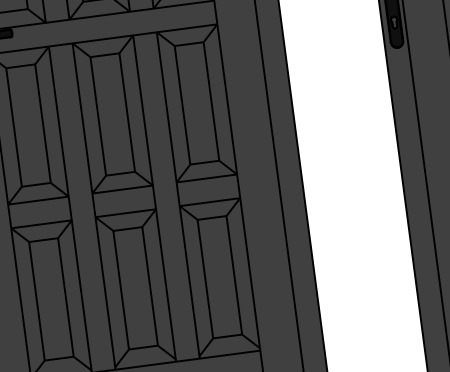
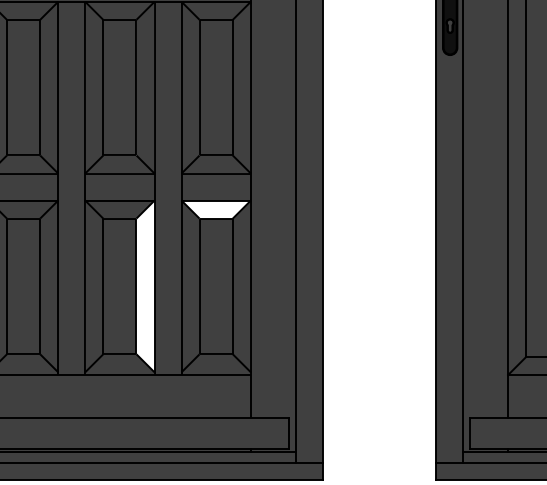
fill: (210, 210) -> (215, 209), removed
fill: (158, 285) -> (145, 286), removed

